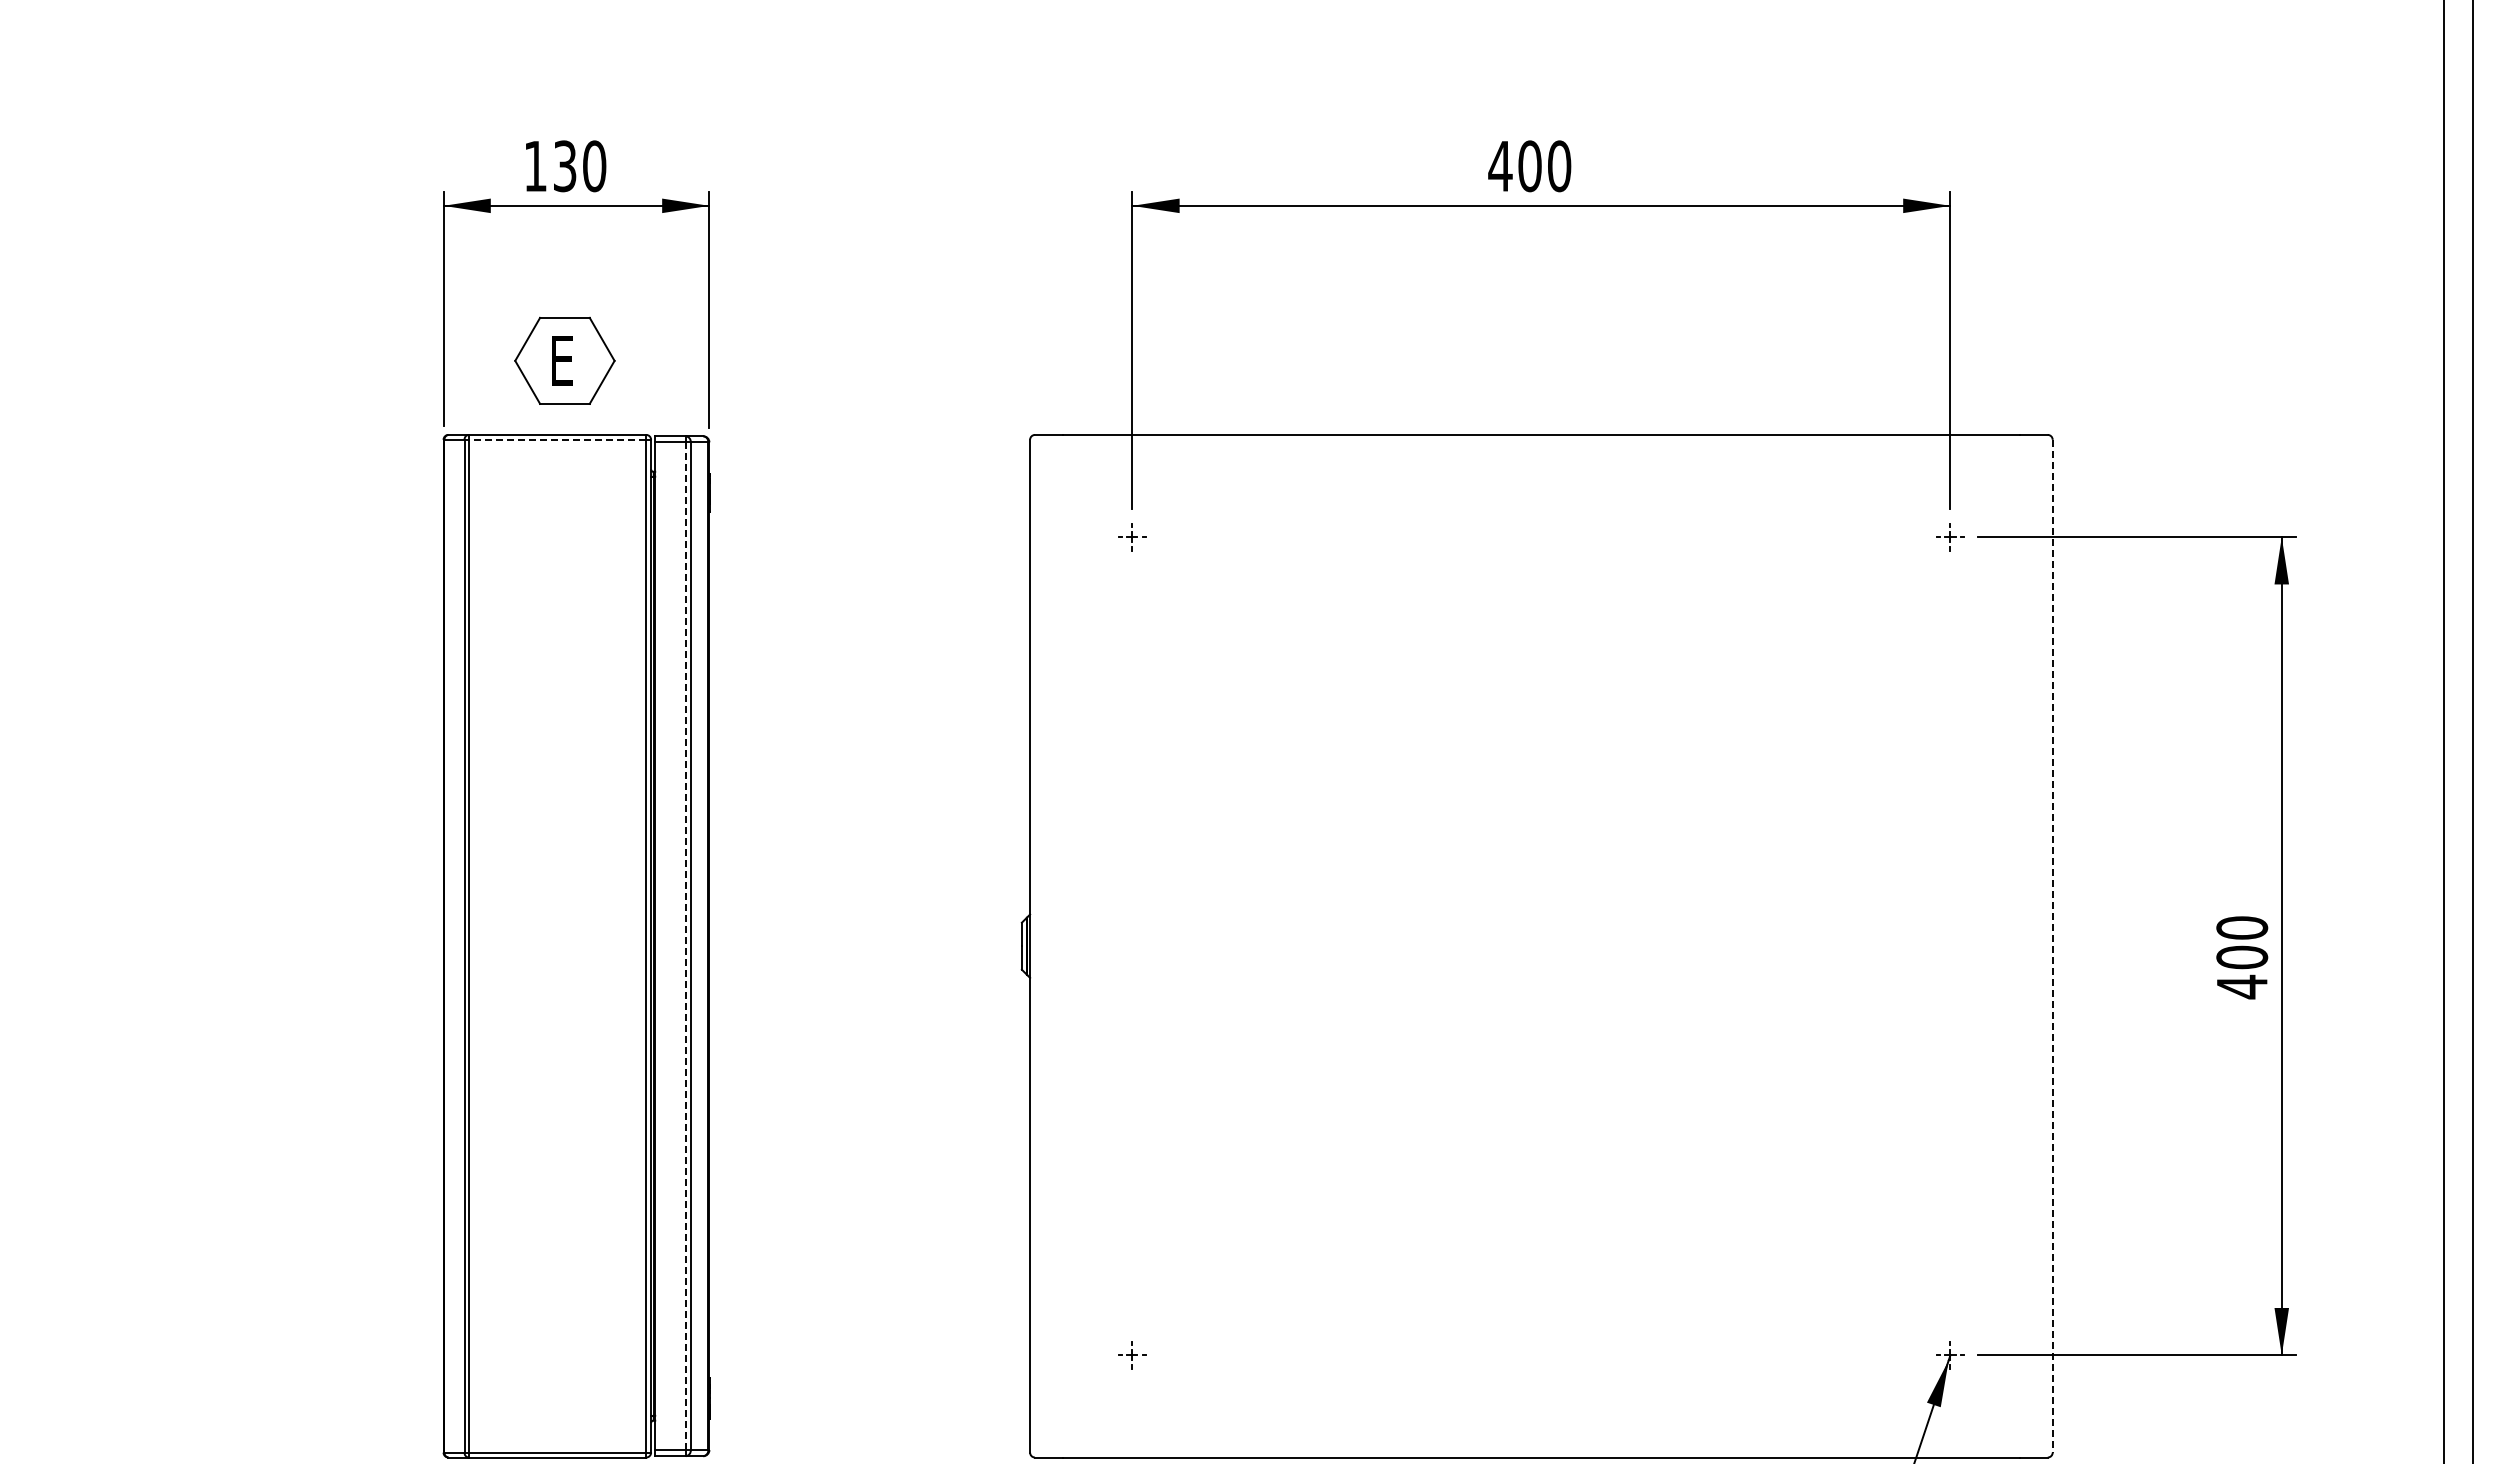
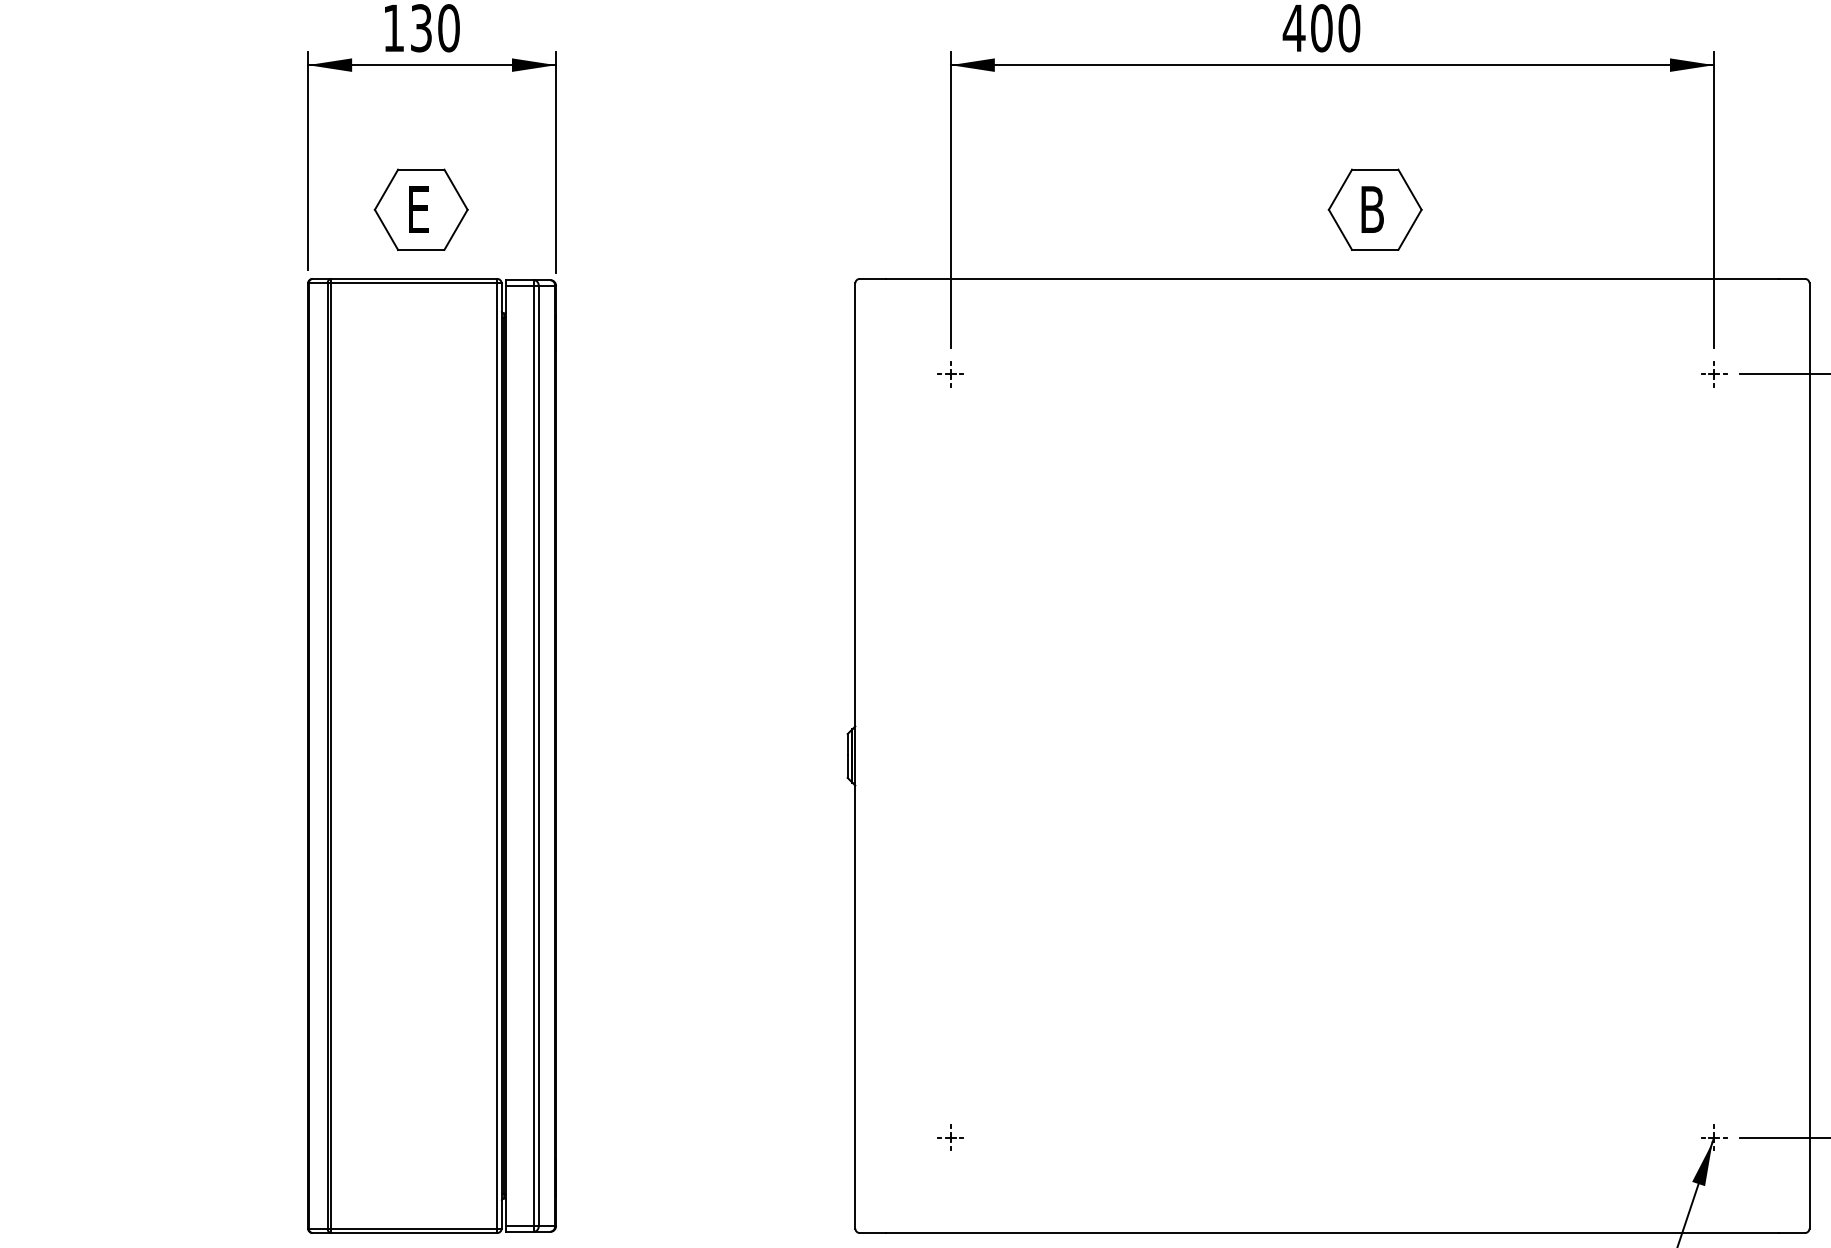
part: (1586, 360) -> (1374, 209), added
line: (557, 439) -> (414, 283), dashed -> solid
line: (685, 946) -> (533, 756), dashed -> solid
line: (2052, 946) -> (1809, 756), dashed -> solid

